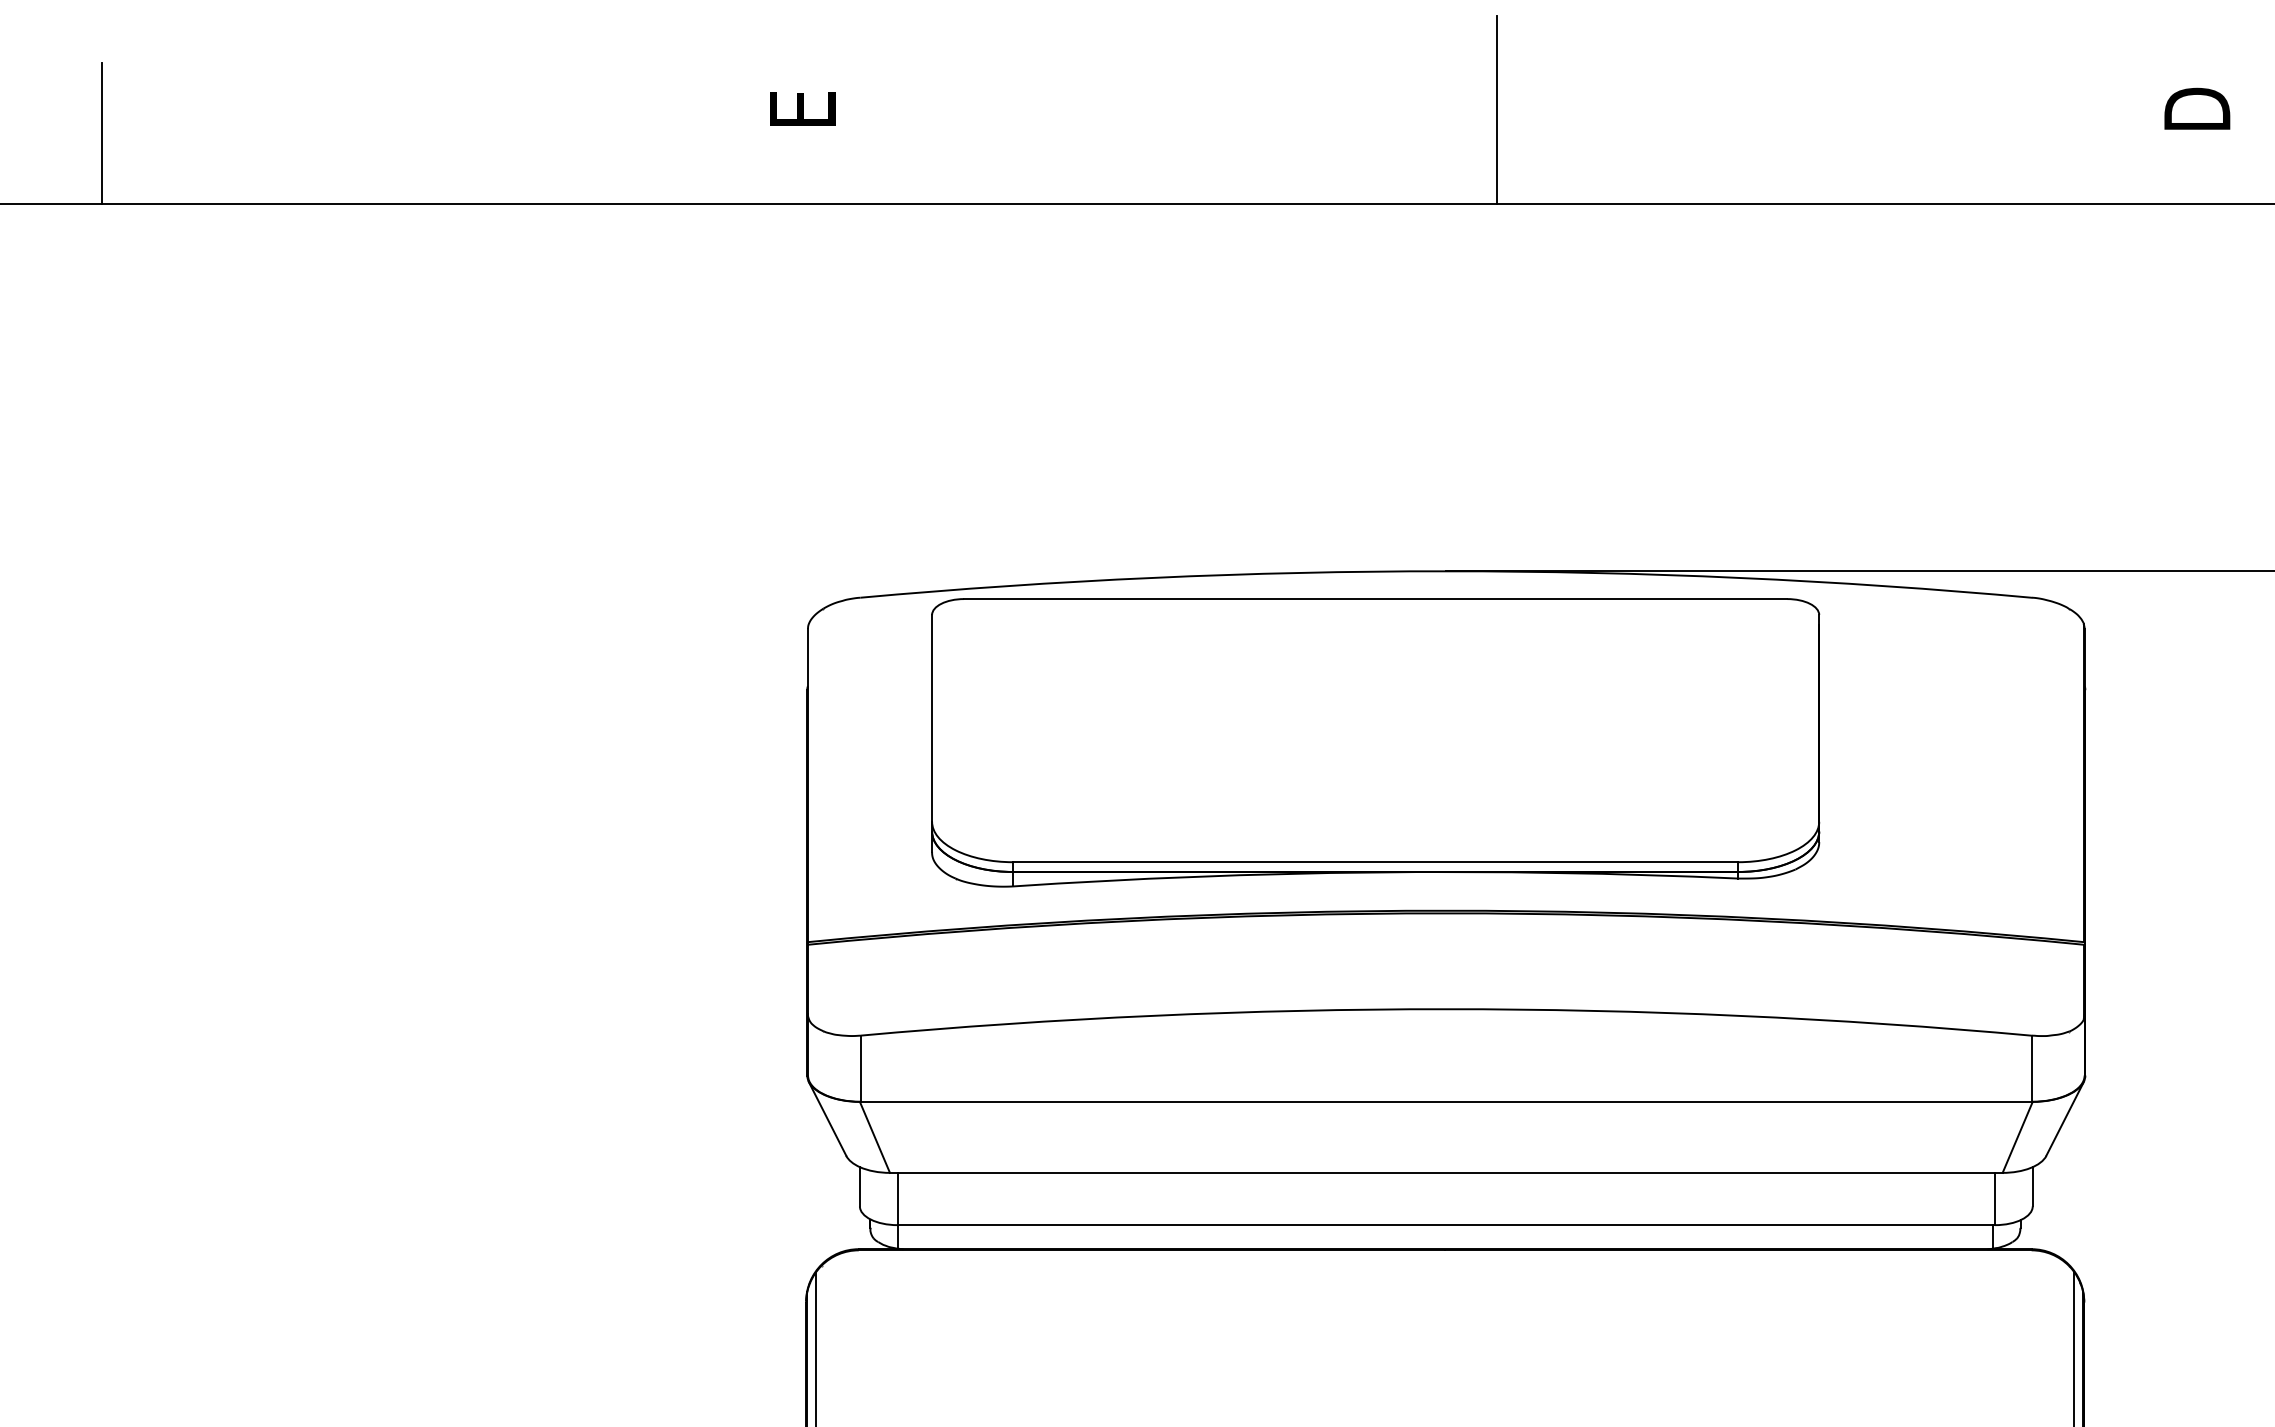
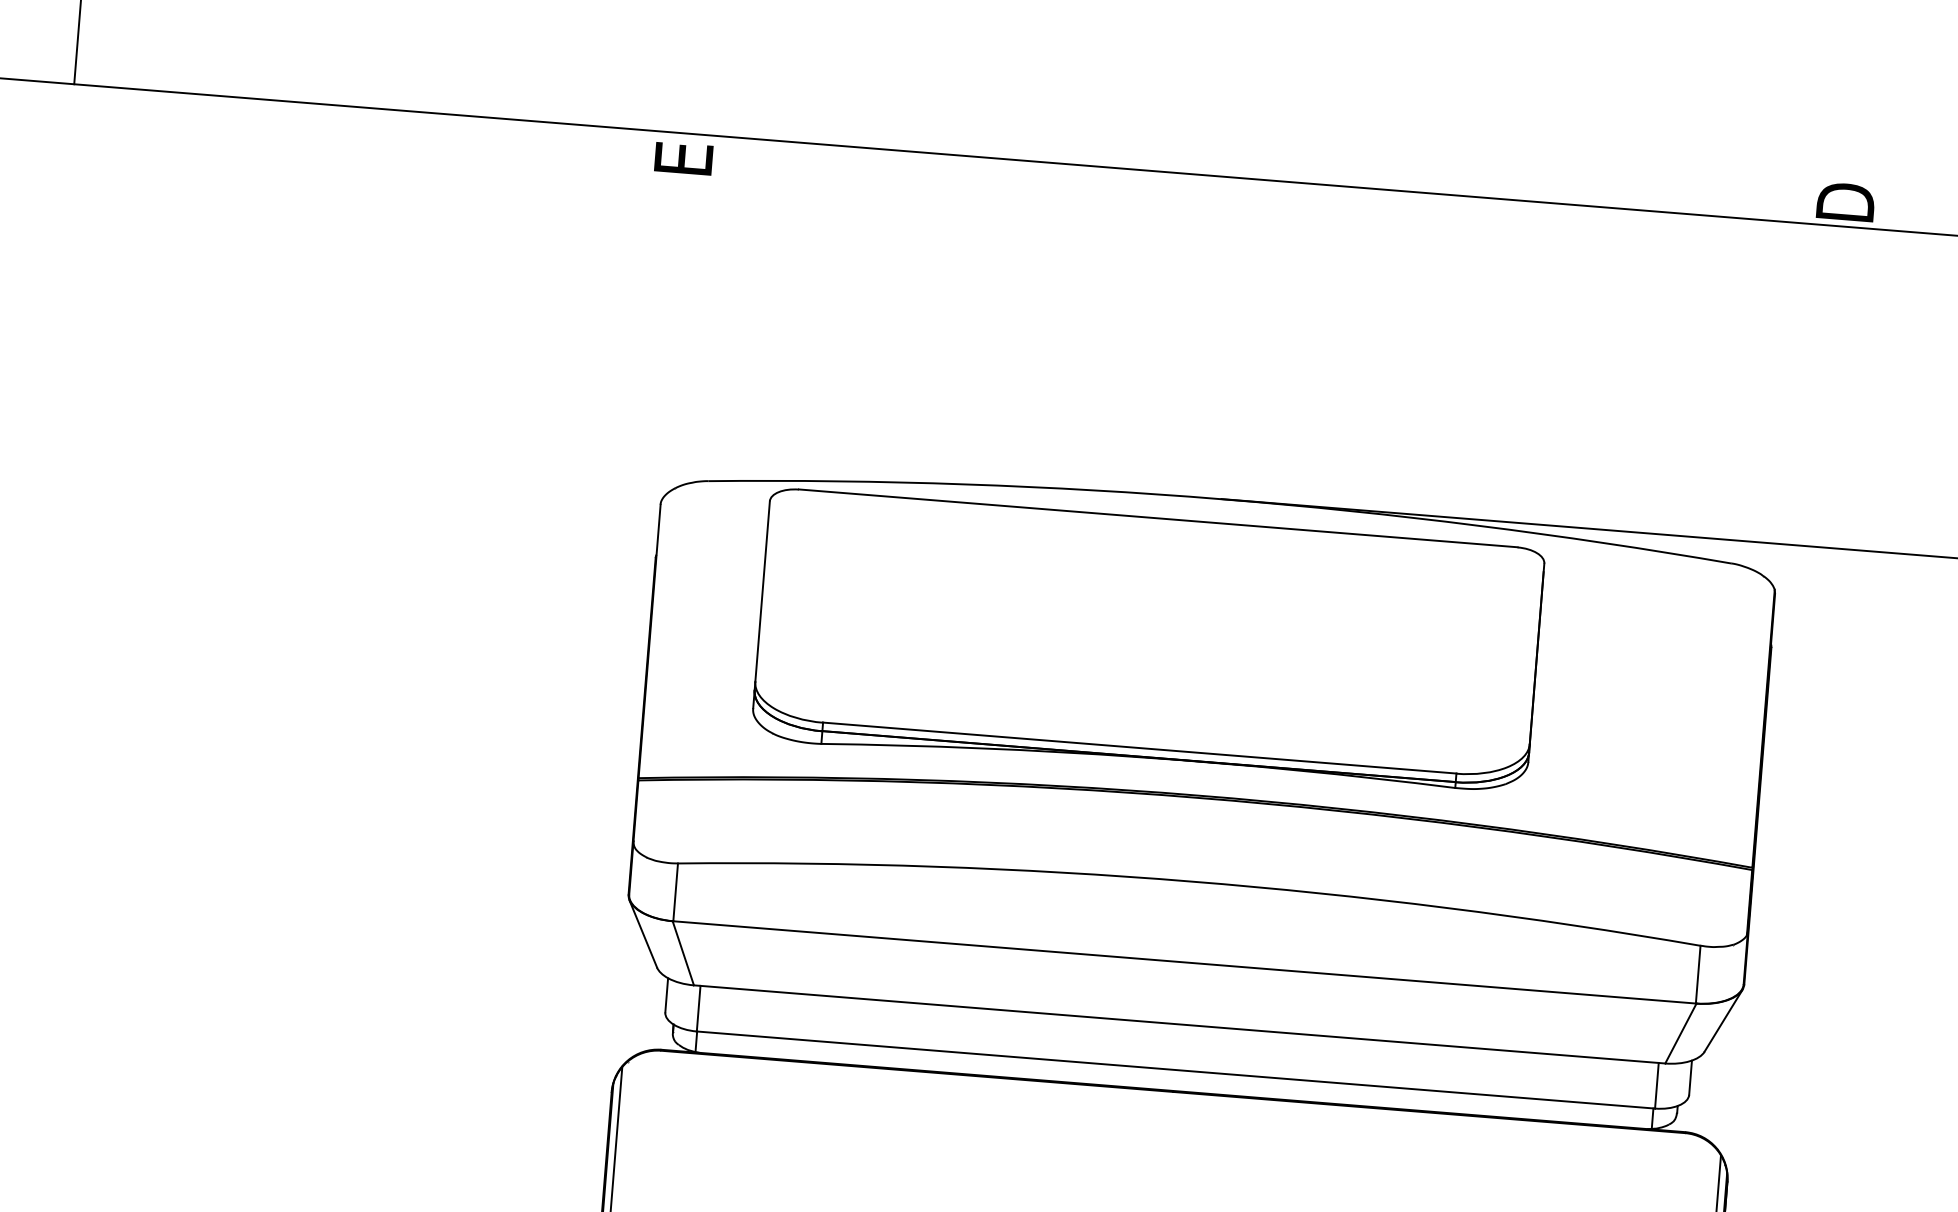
text: (802, 108) -> (683, 158), moved
text: (2197, 108) -> (1846, 201), moved
line: (1496, 110) -> (1298, 100), removed

